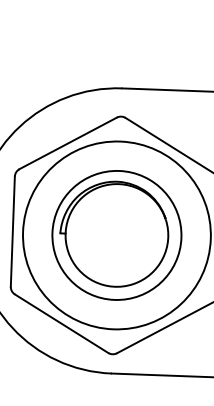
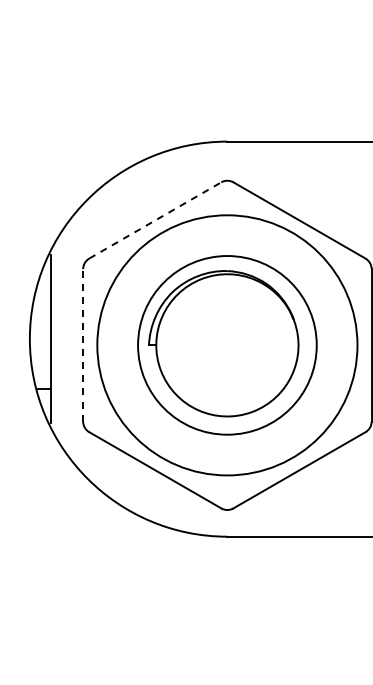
line: (68, 143) -> (155, 220), solid -> dashed
line: (13, 231) -> (83, 344), solid -> dashed

